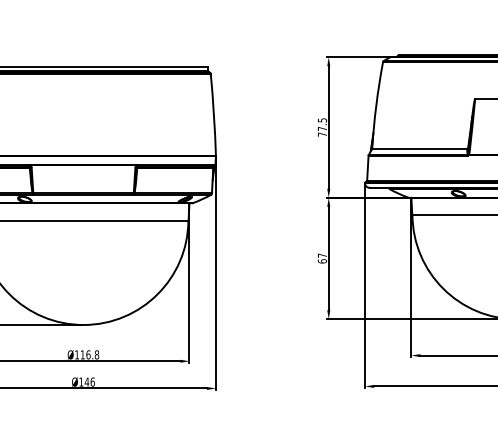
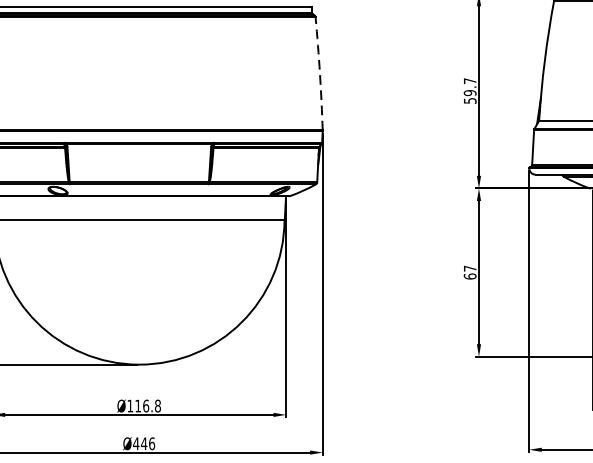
arc: (213, 115) -> (319, 74), solid -> dashed
text: (322, 127) -> (470, 91), 77.5 -> 59.7
text: (81, 381) -> (136, 442), Ø146 -> Ø446

